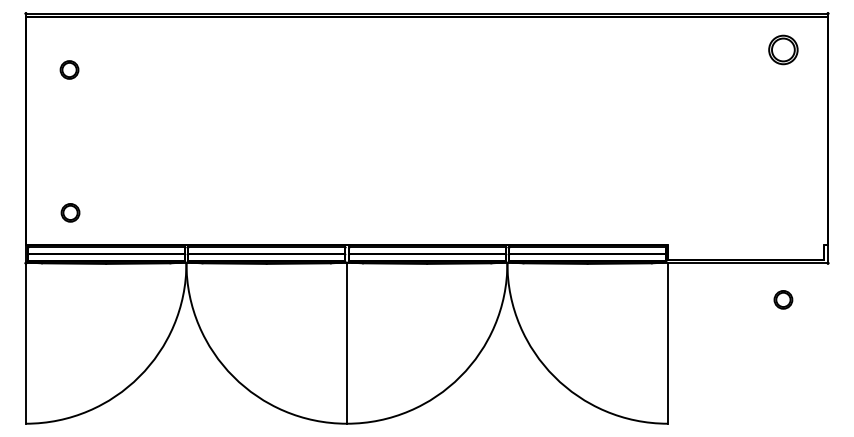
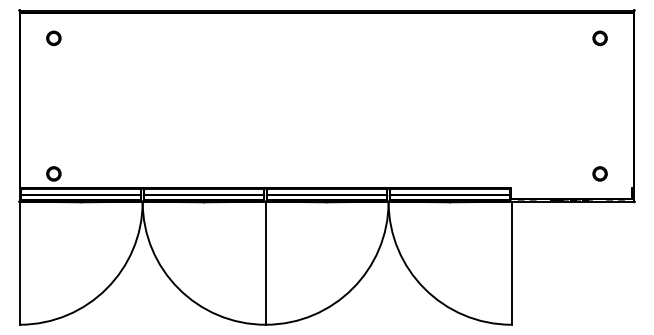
part: (783, 49) -> (600, 38), size x0.62
part: (69, 69) -> (53, 38), moved
part: (70, 212) -> (53, 173), moved
part: (783, 299) -> (600, 173), moved

